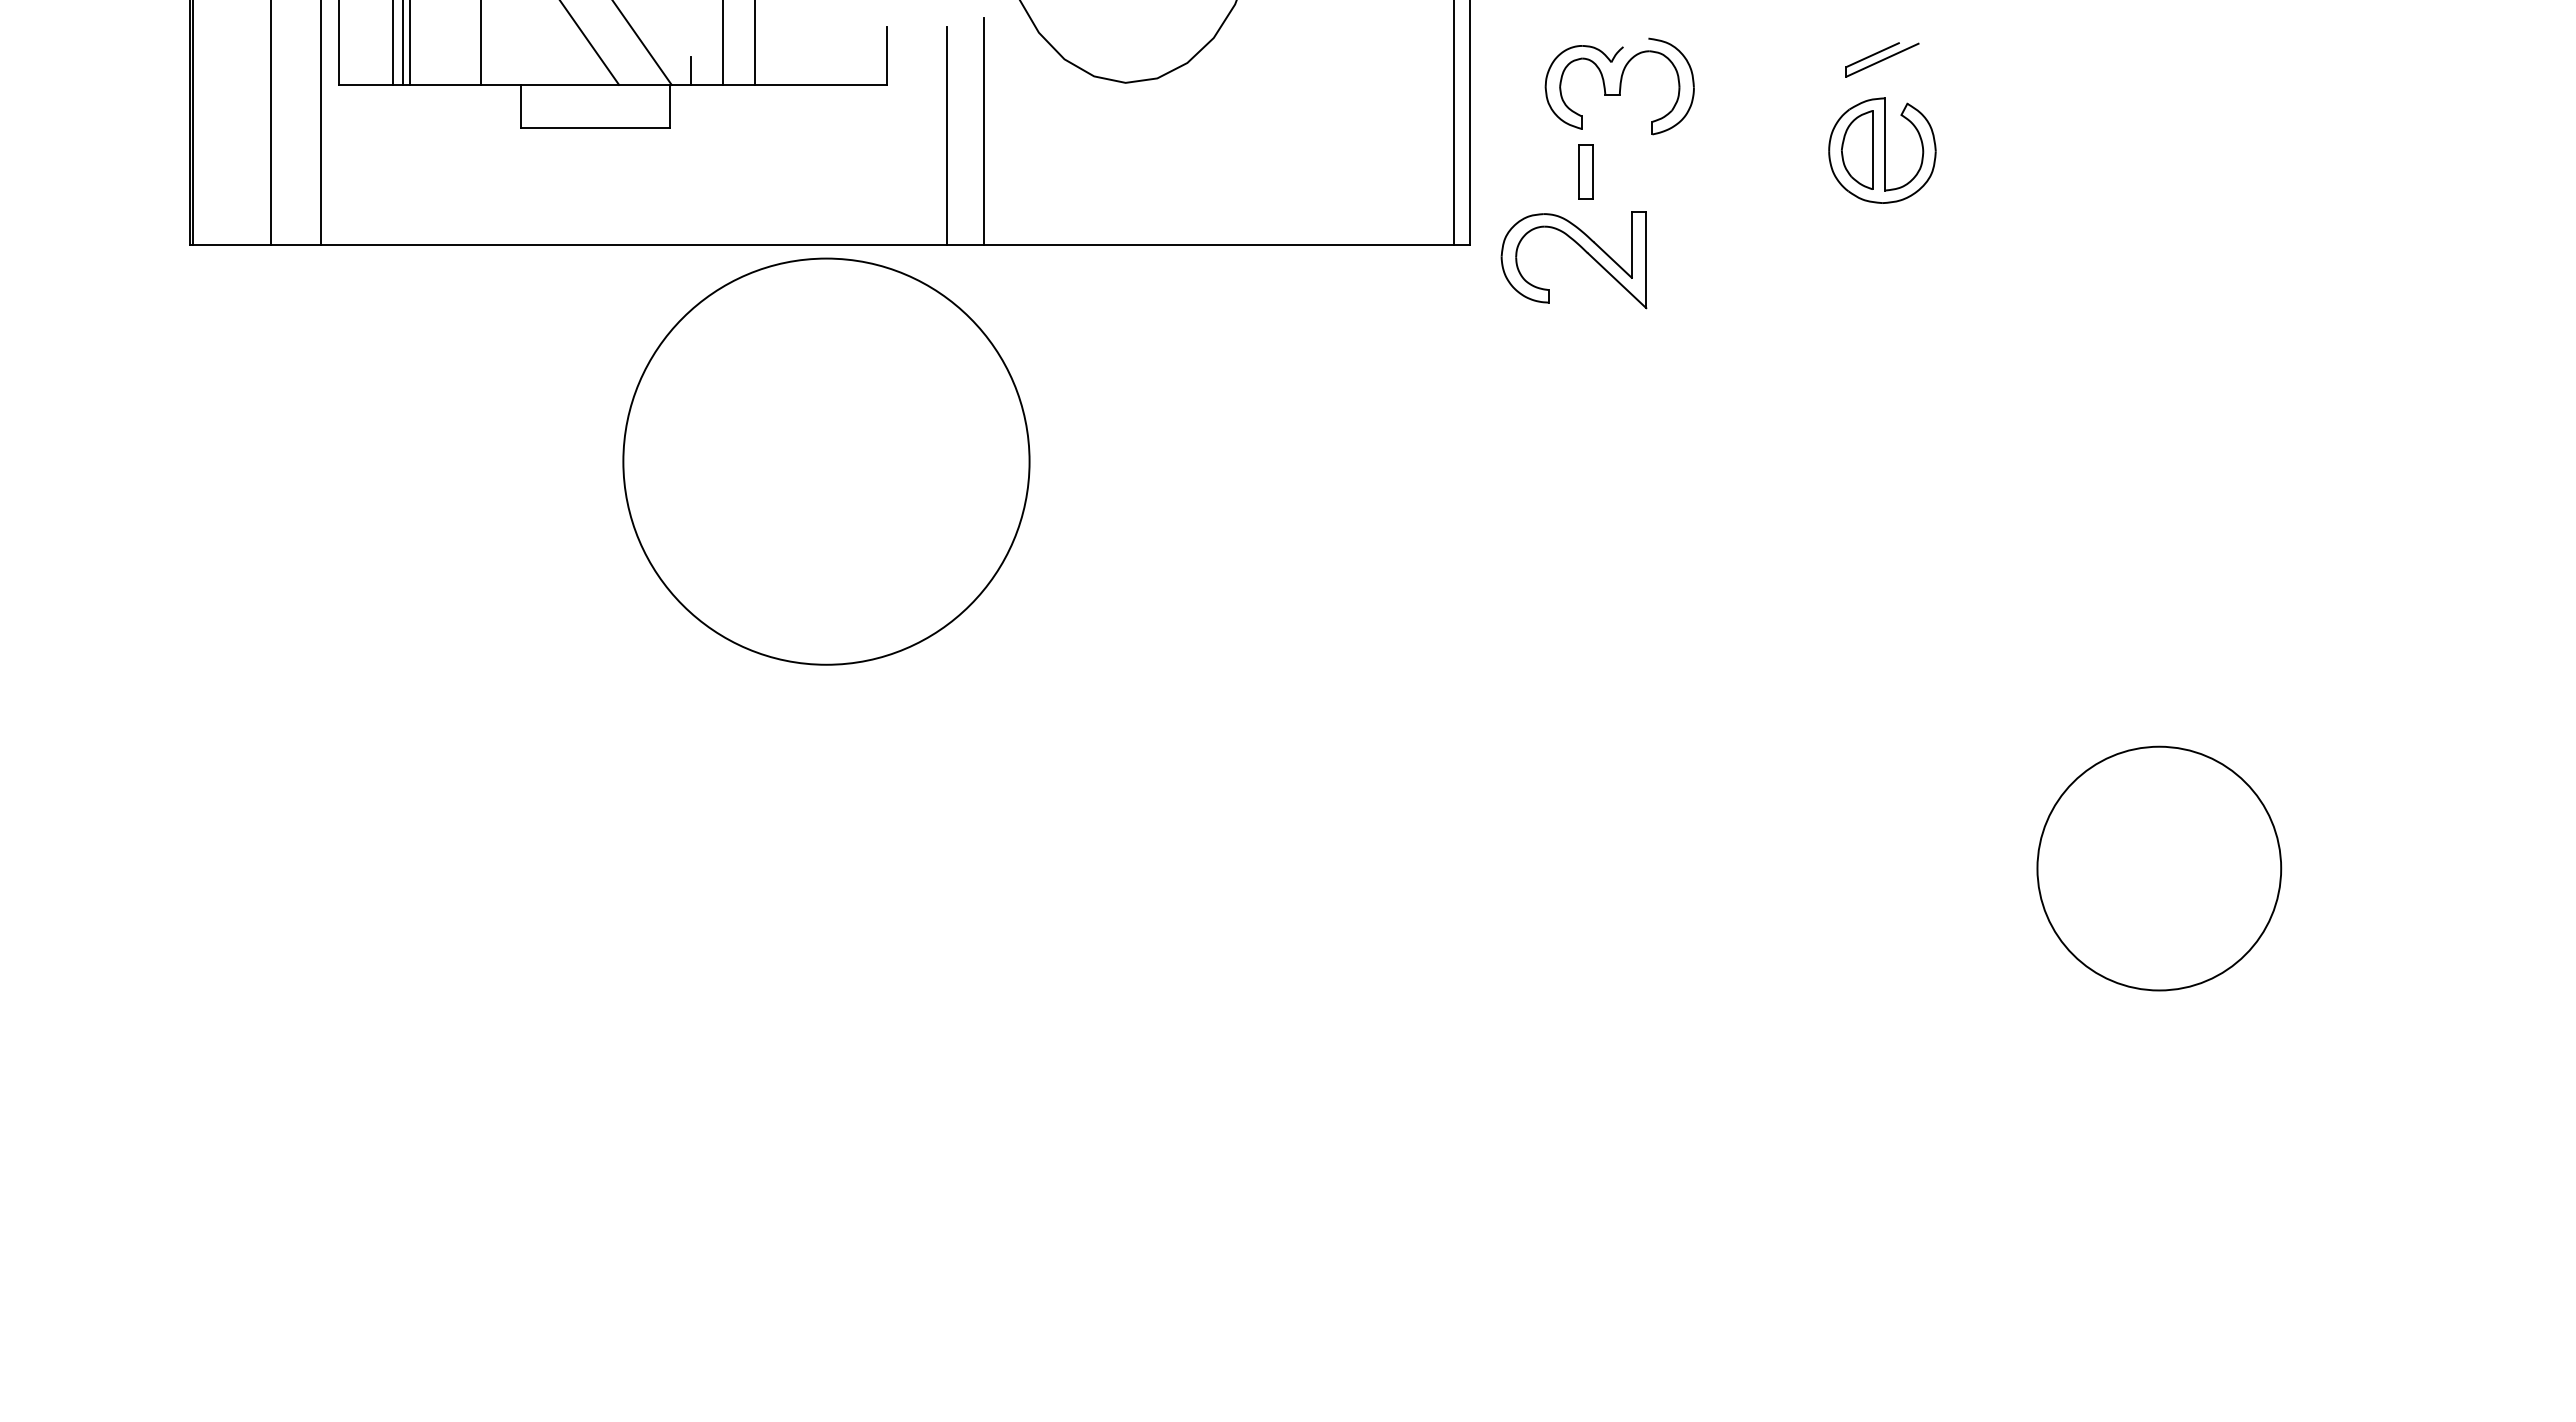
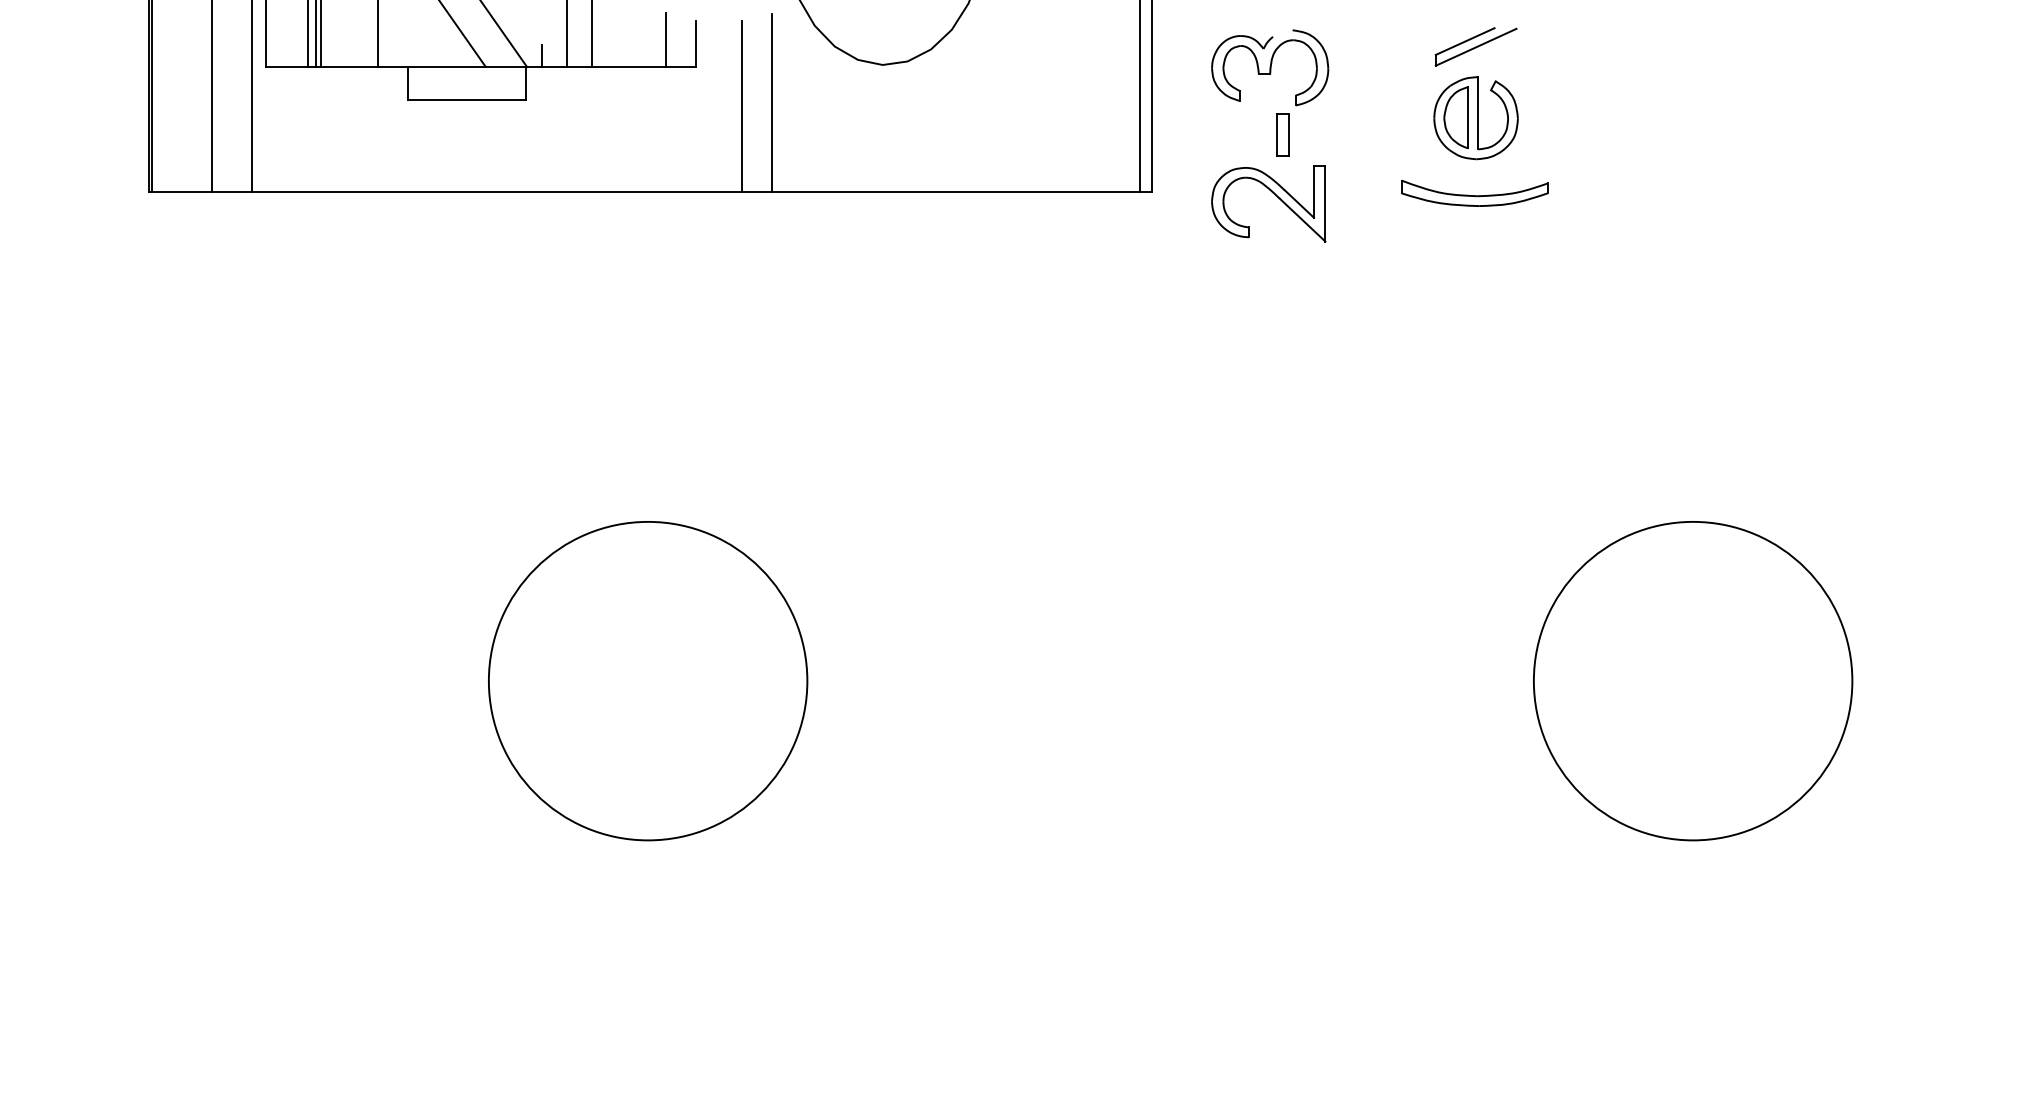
line: (849, 50) -> (666, 39), added
part: (1882, 59) -> (1476, 46), size x1.43
part: (1585, 171) -> (1282, 134), moved
part: (1880, 246) -> (1474, 193), added
part: (1583, 250) -> (1276, 196), moved
circle: (826, 461) -> (648, 680), moved
circle: (2159, 868) -> (1693, 680), size x1.67

